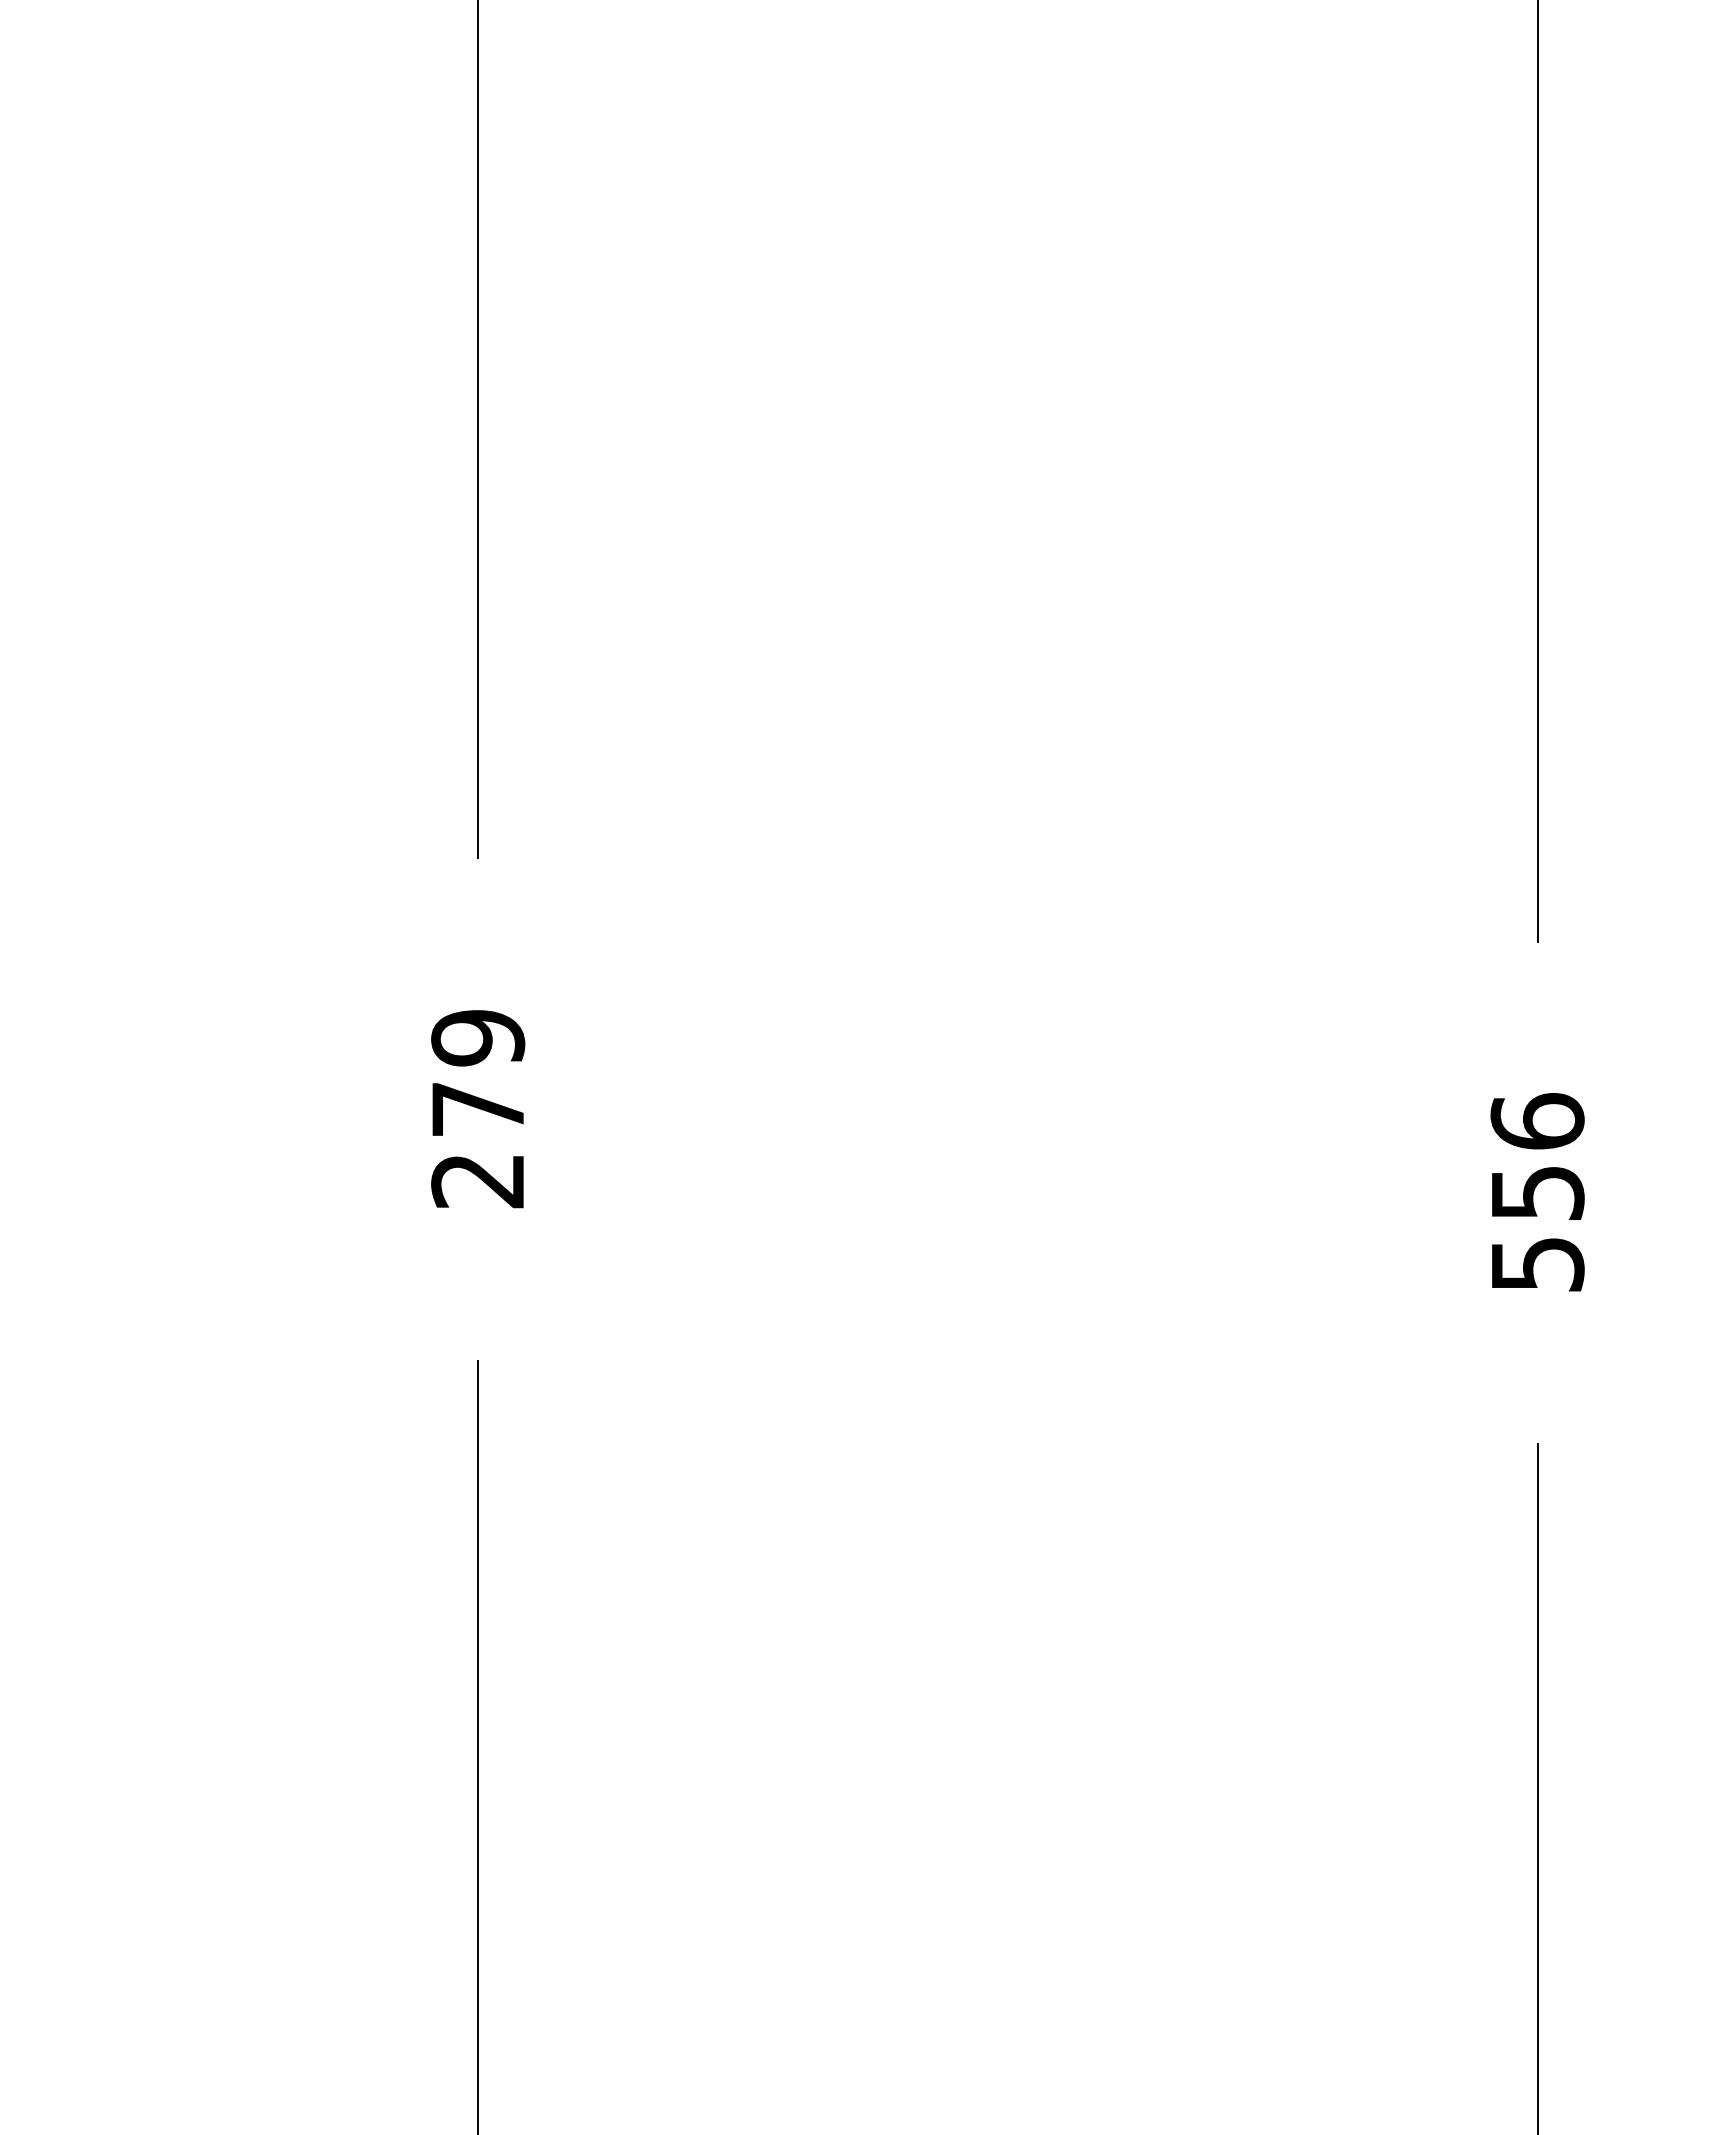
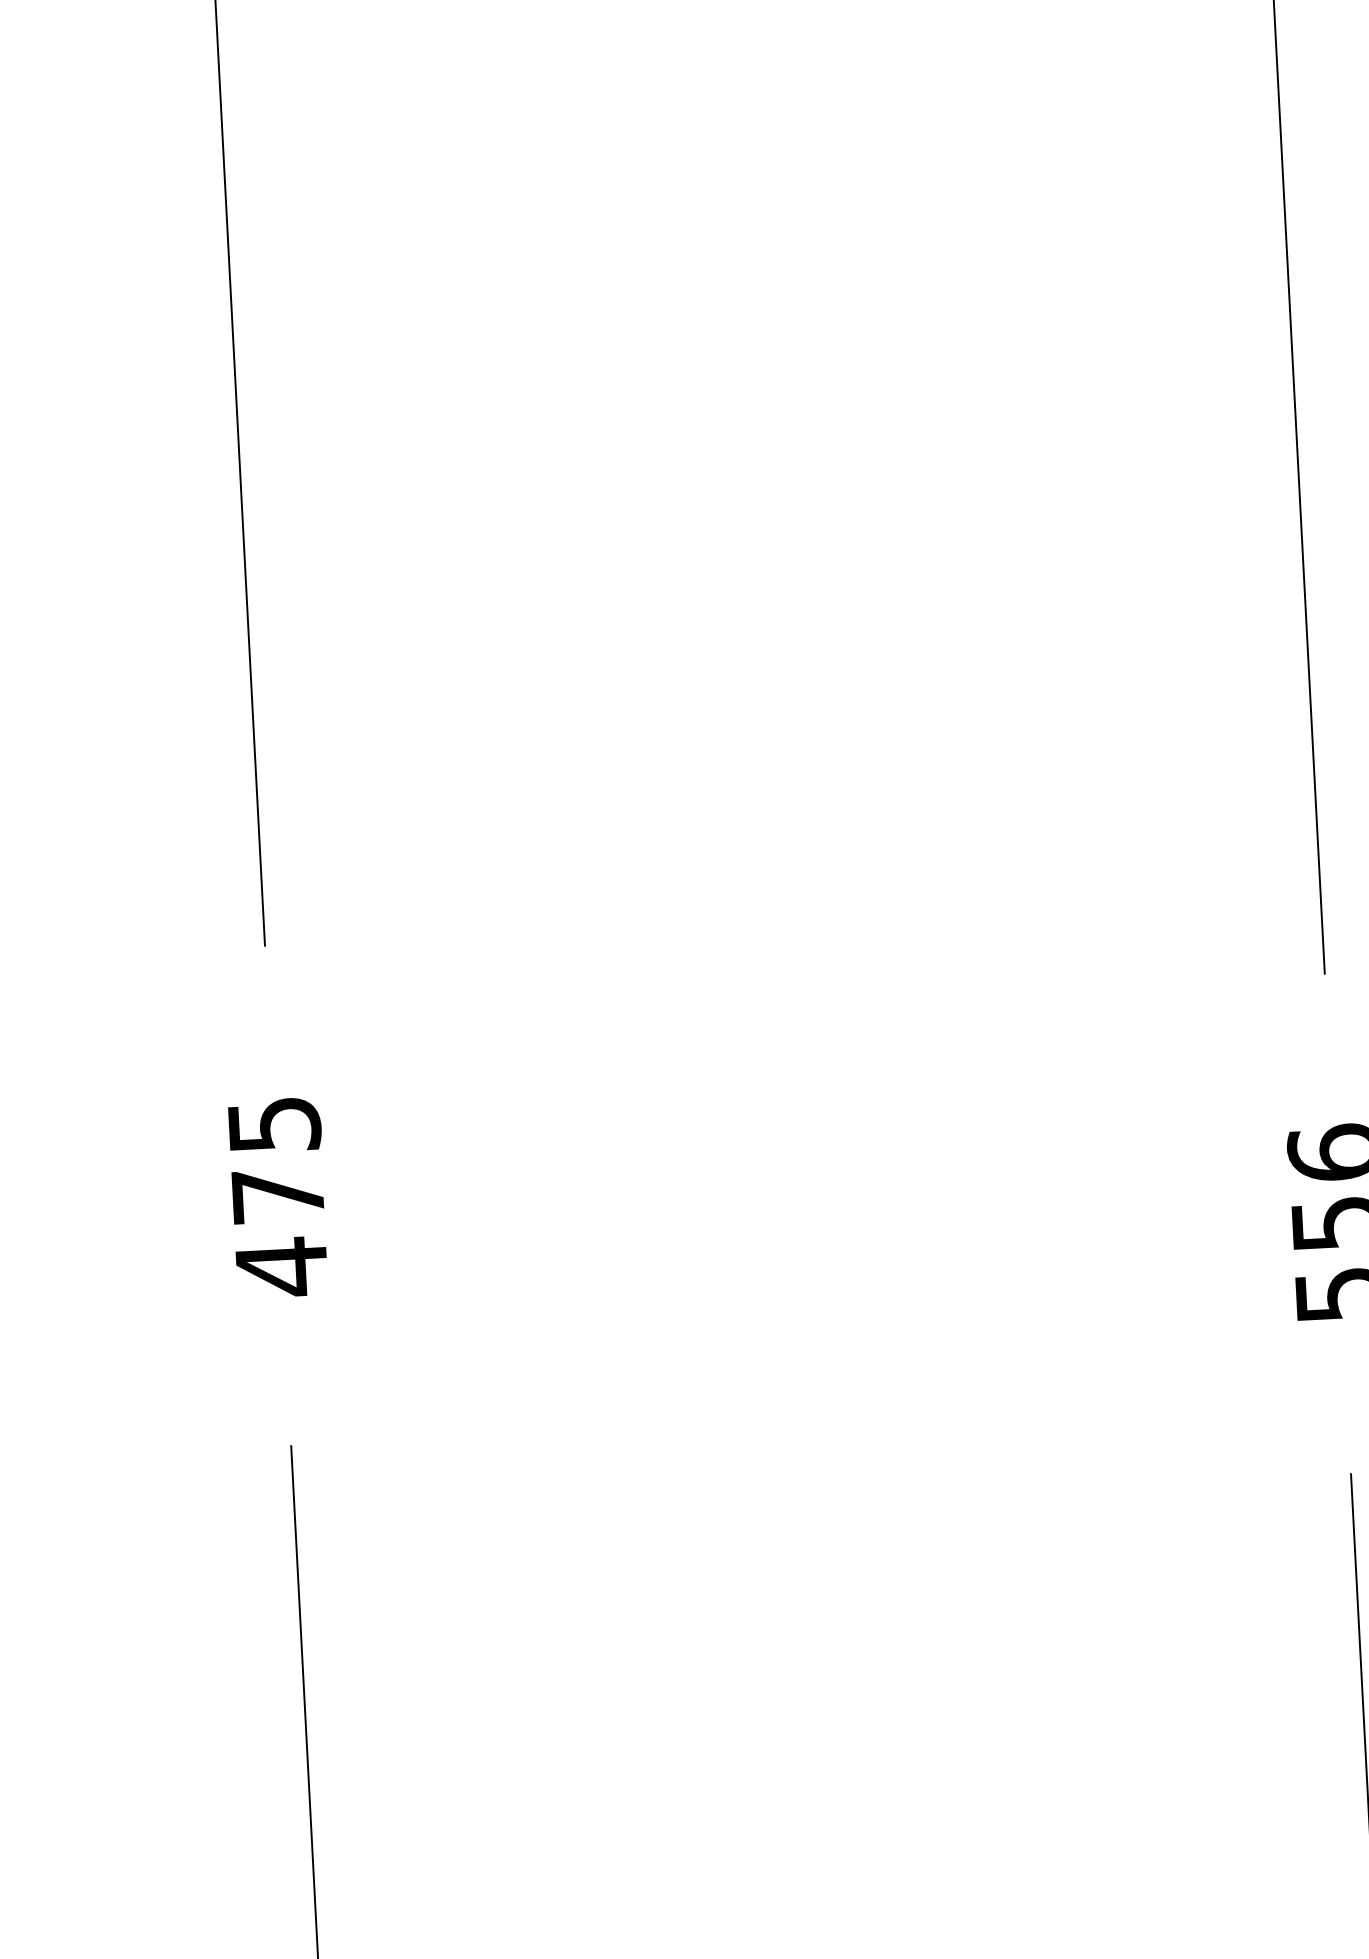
text: (478, 1110) -> (278, 1197), 279 -> 475

